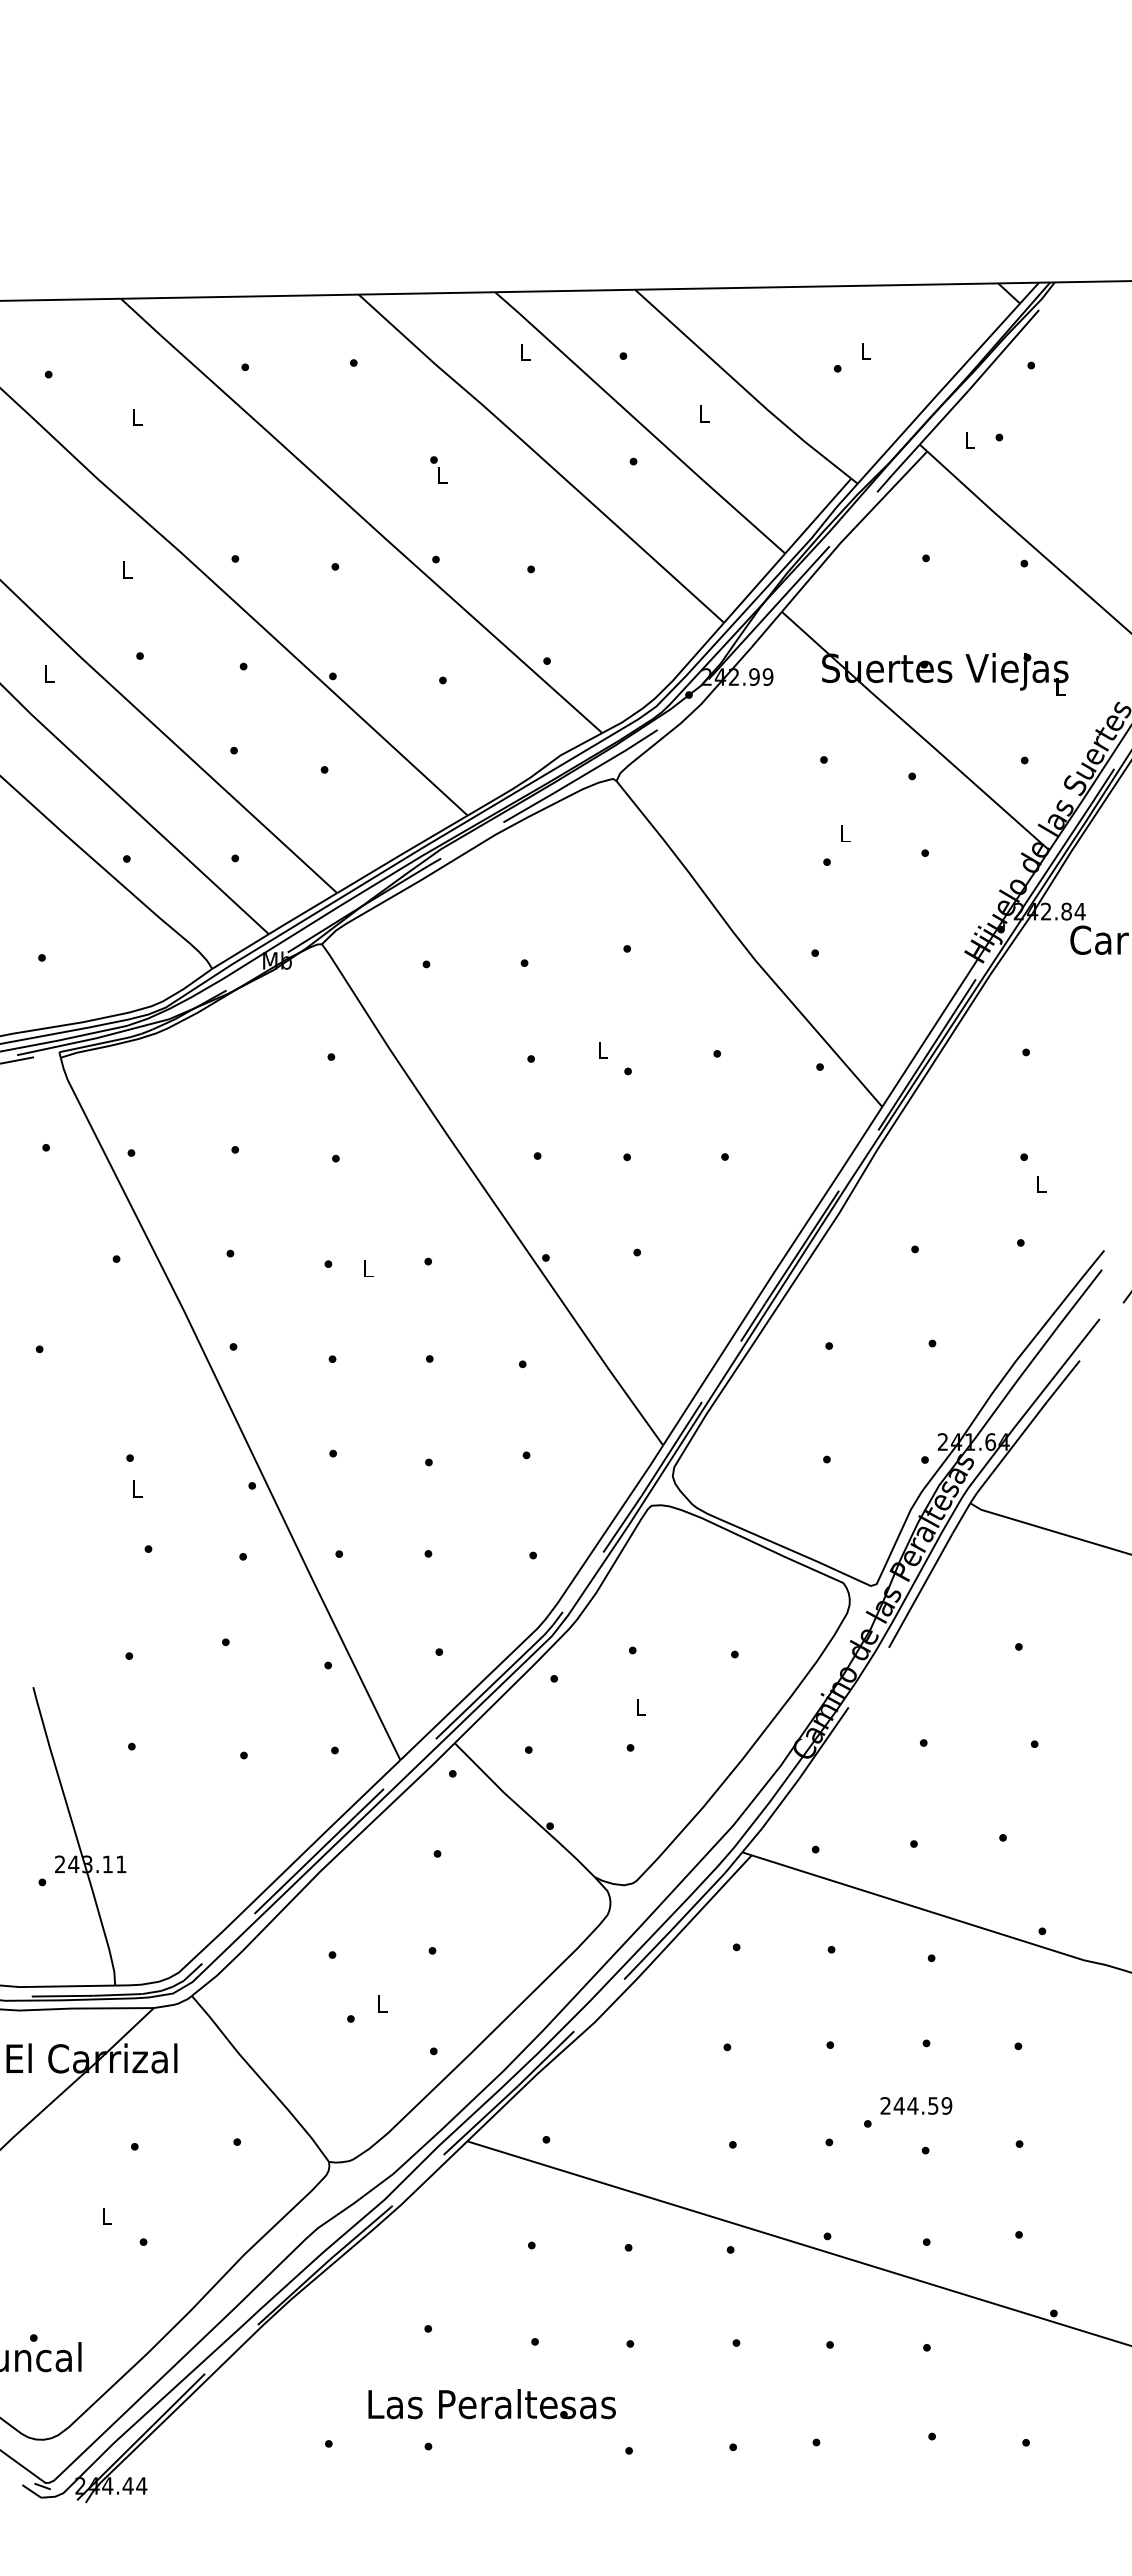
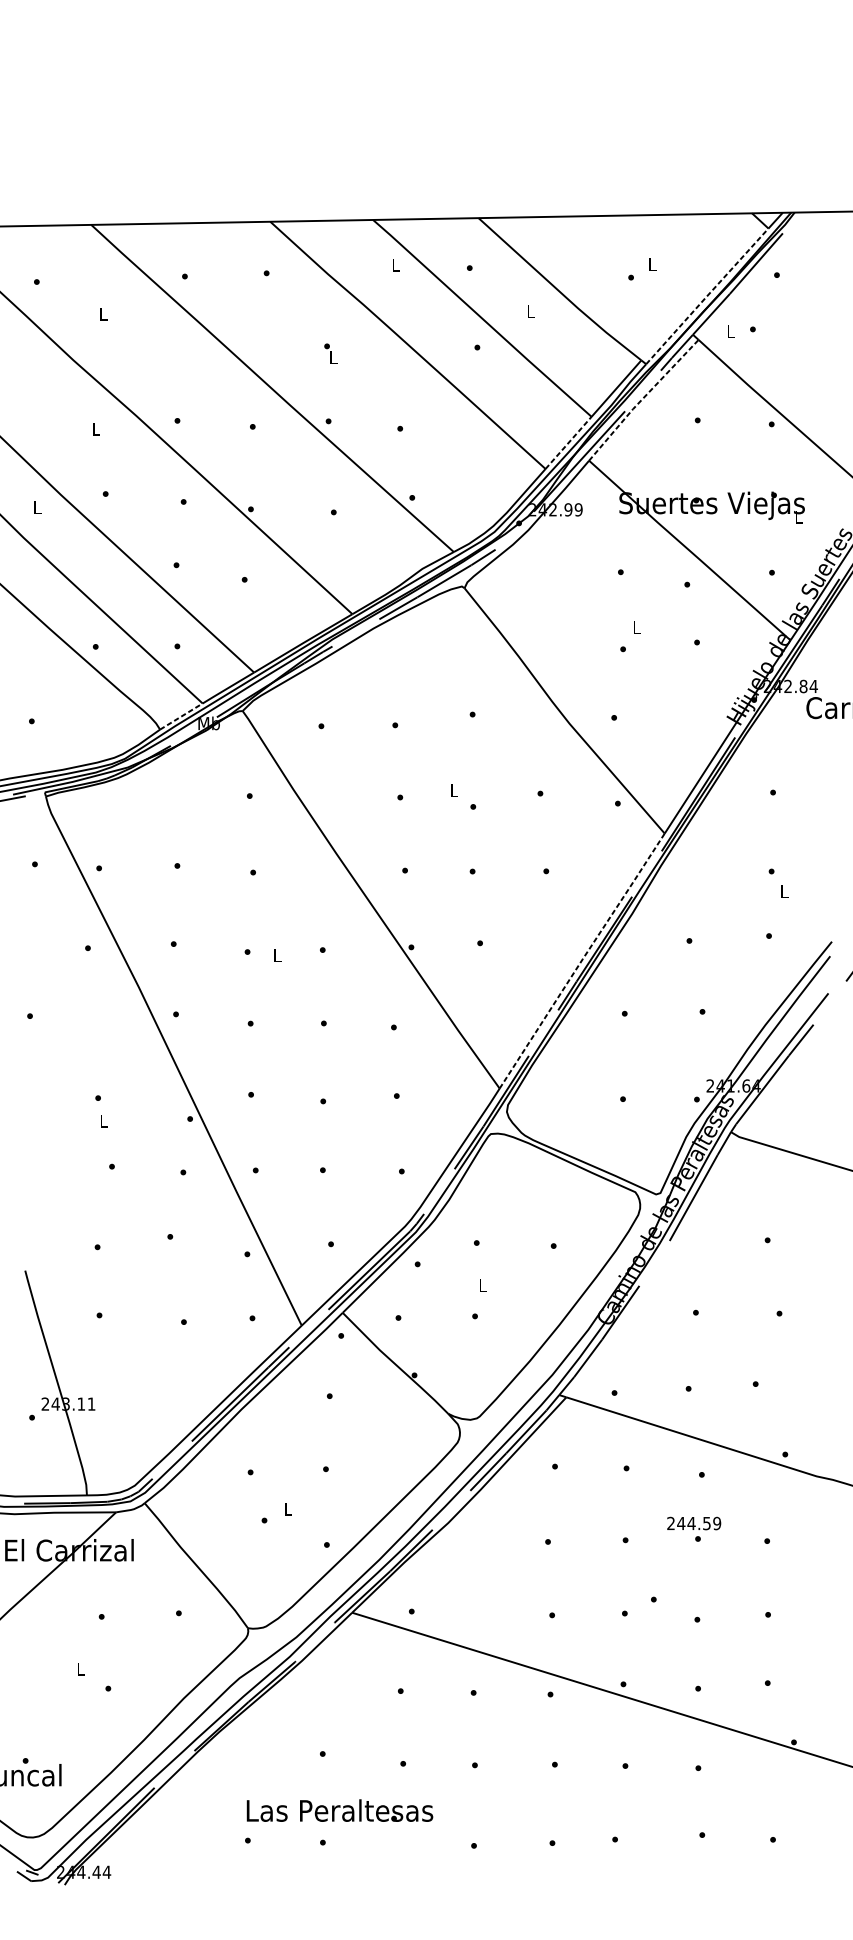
line: (938, 393) -> (707, 296), solid -> dashed
line: (852, 530) -> (642, 399), solid -> dashed
line: (755, 587) -> (569, 442), solid -> dashed
line: (241, 951) -> (182, 716), solid -> dashed
line: (773, 1274) -> (582, 959), solid -> dashed
text: (916, 2105) -> (694, 1523), moved
text: (491, 2404) -> (339, 1810), moved

